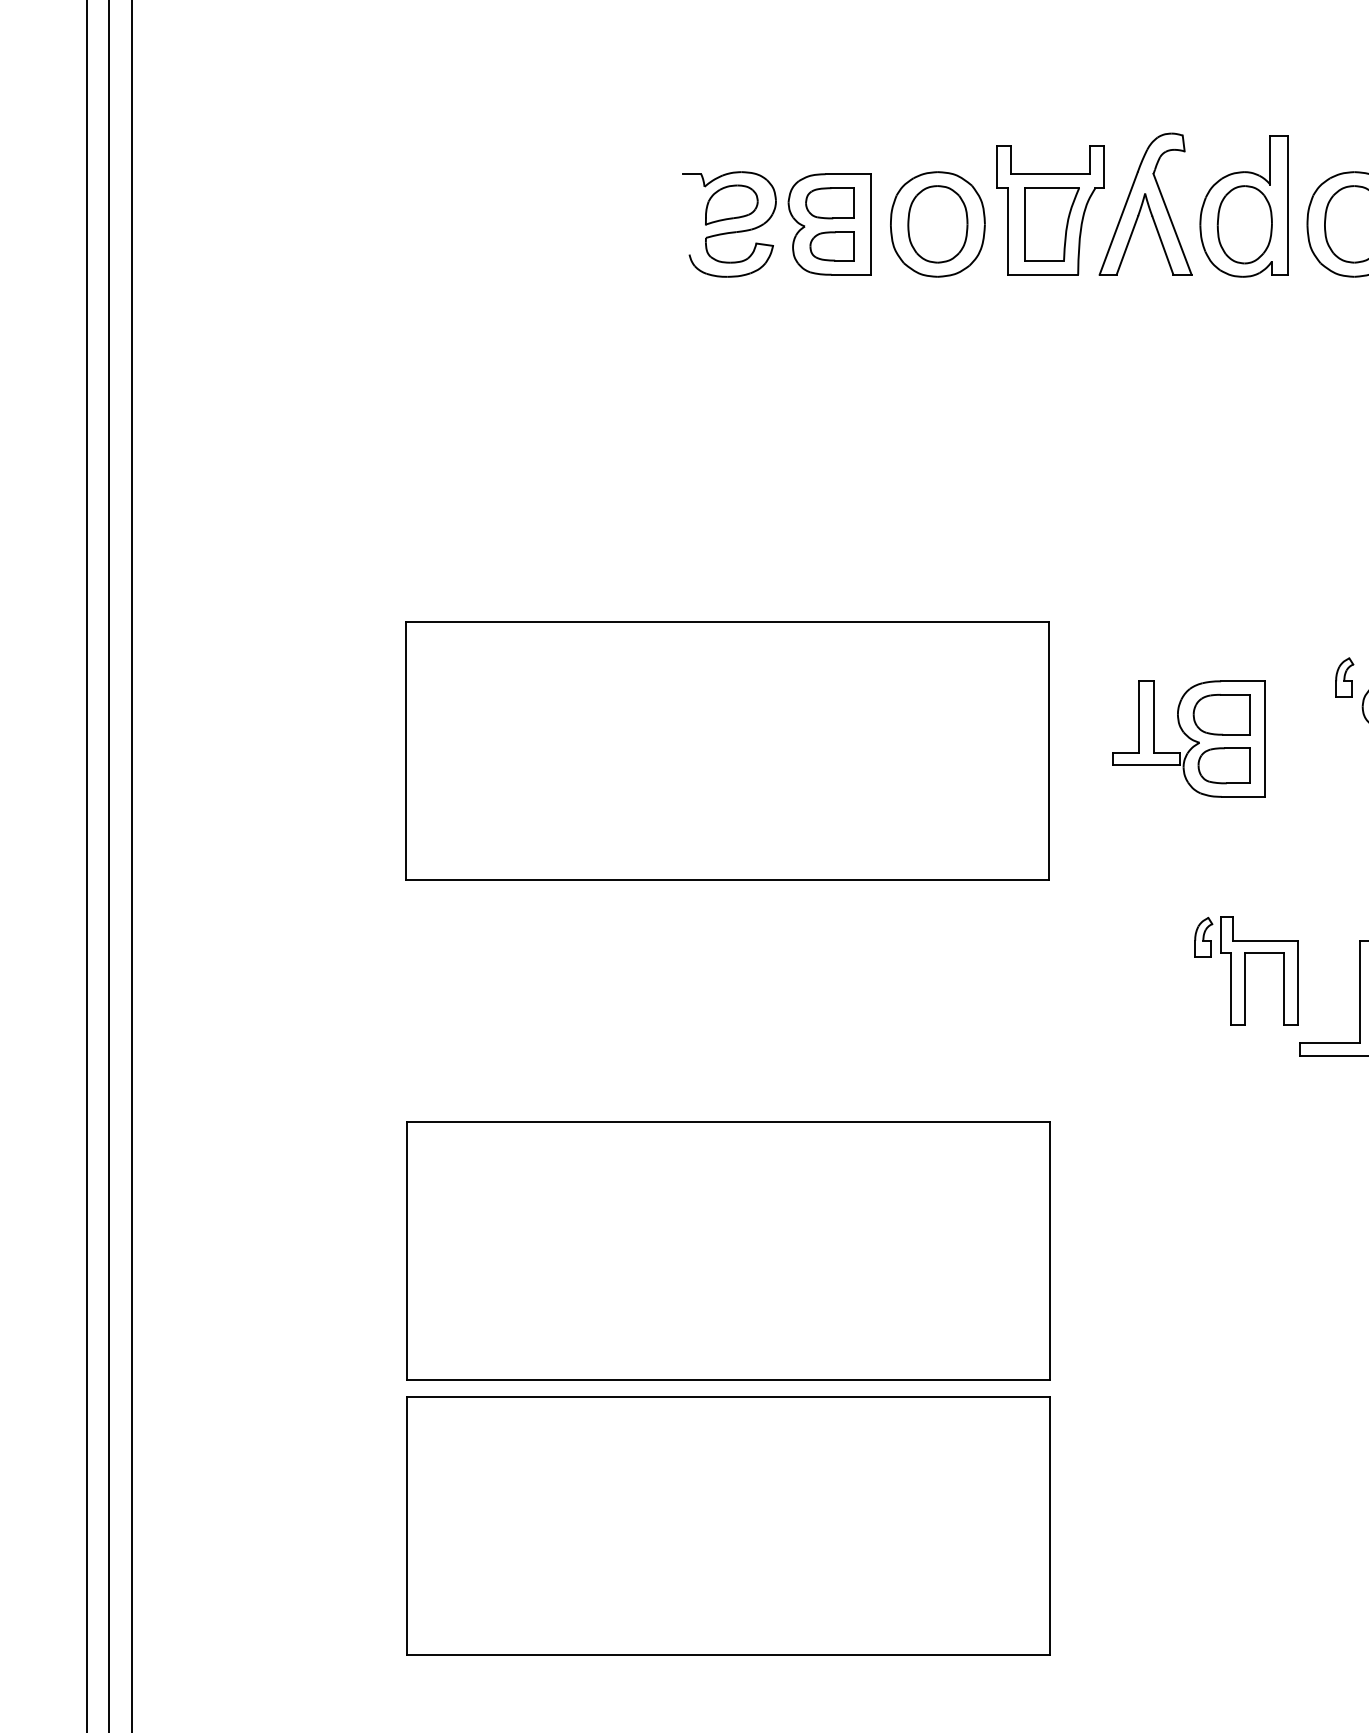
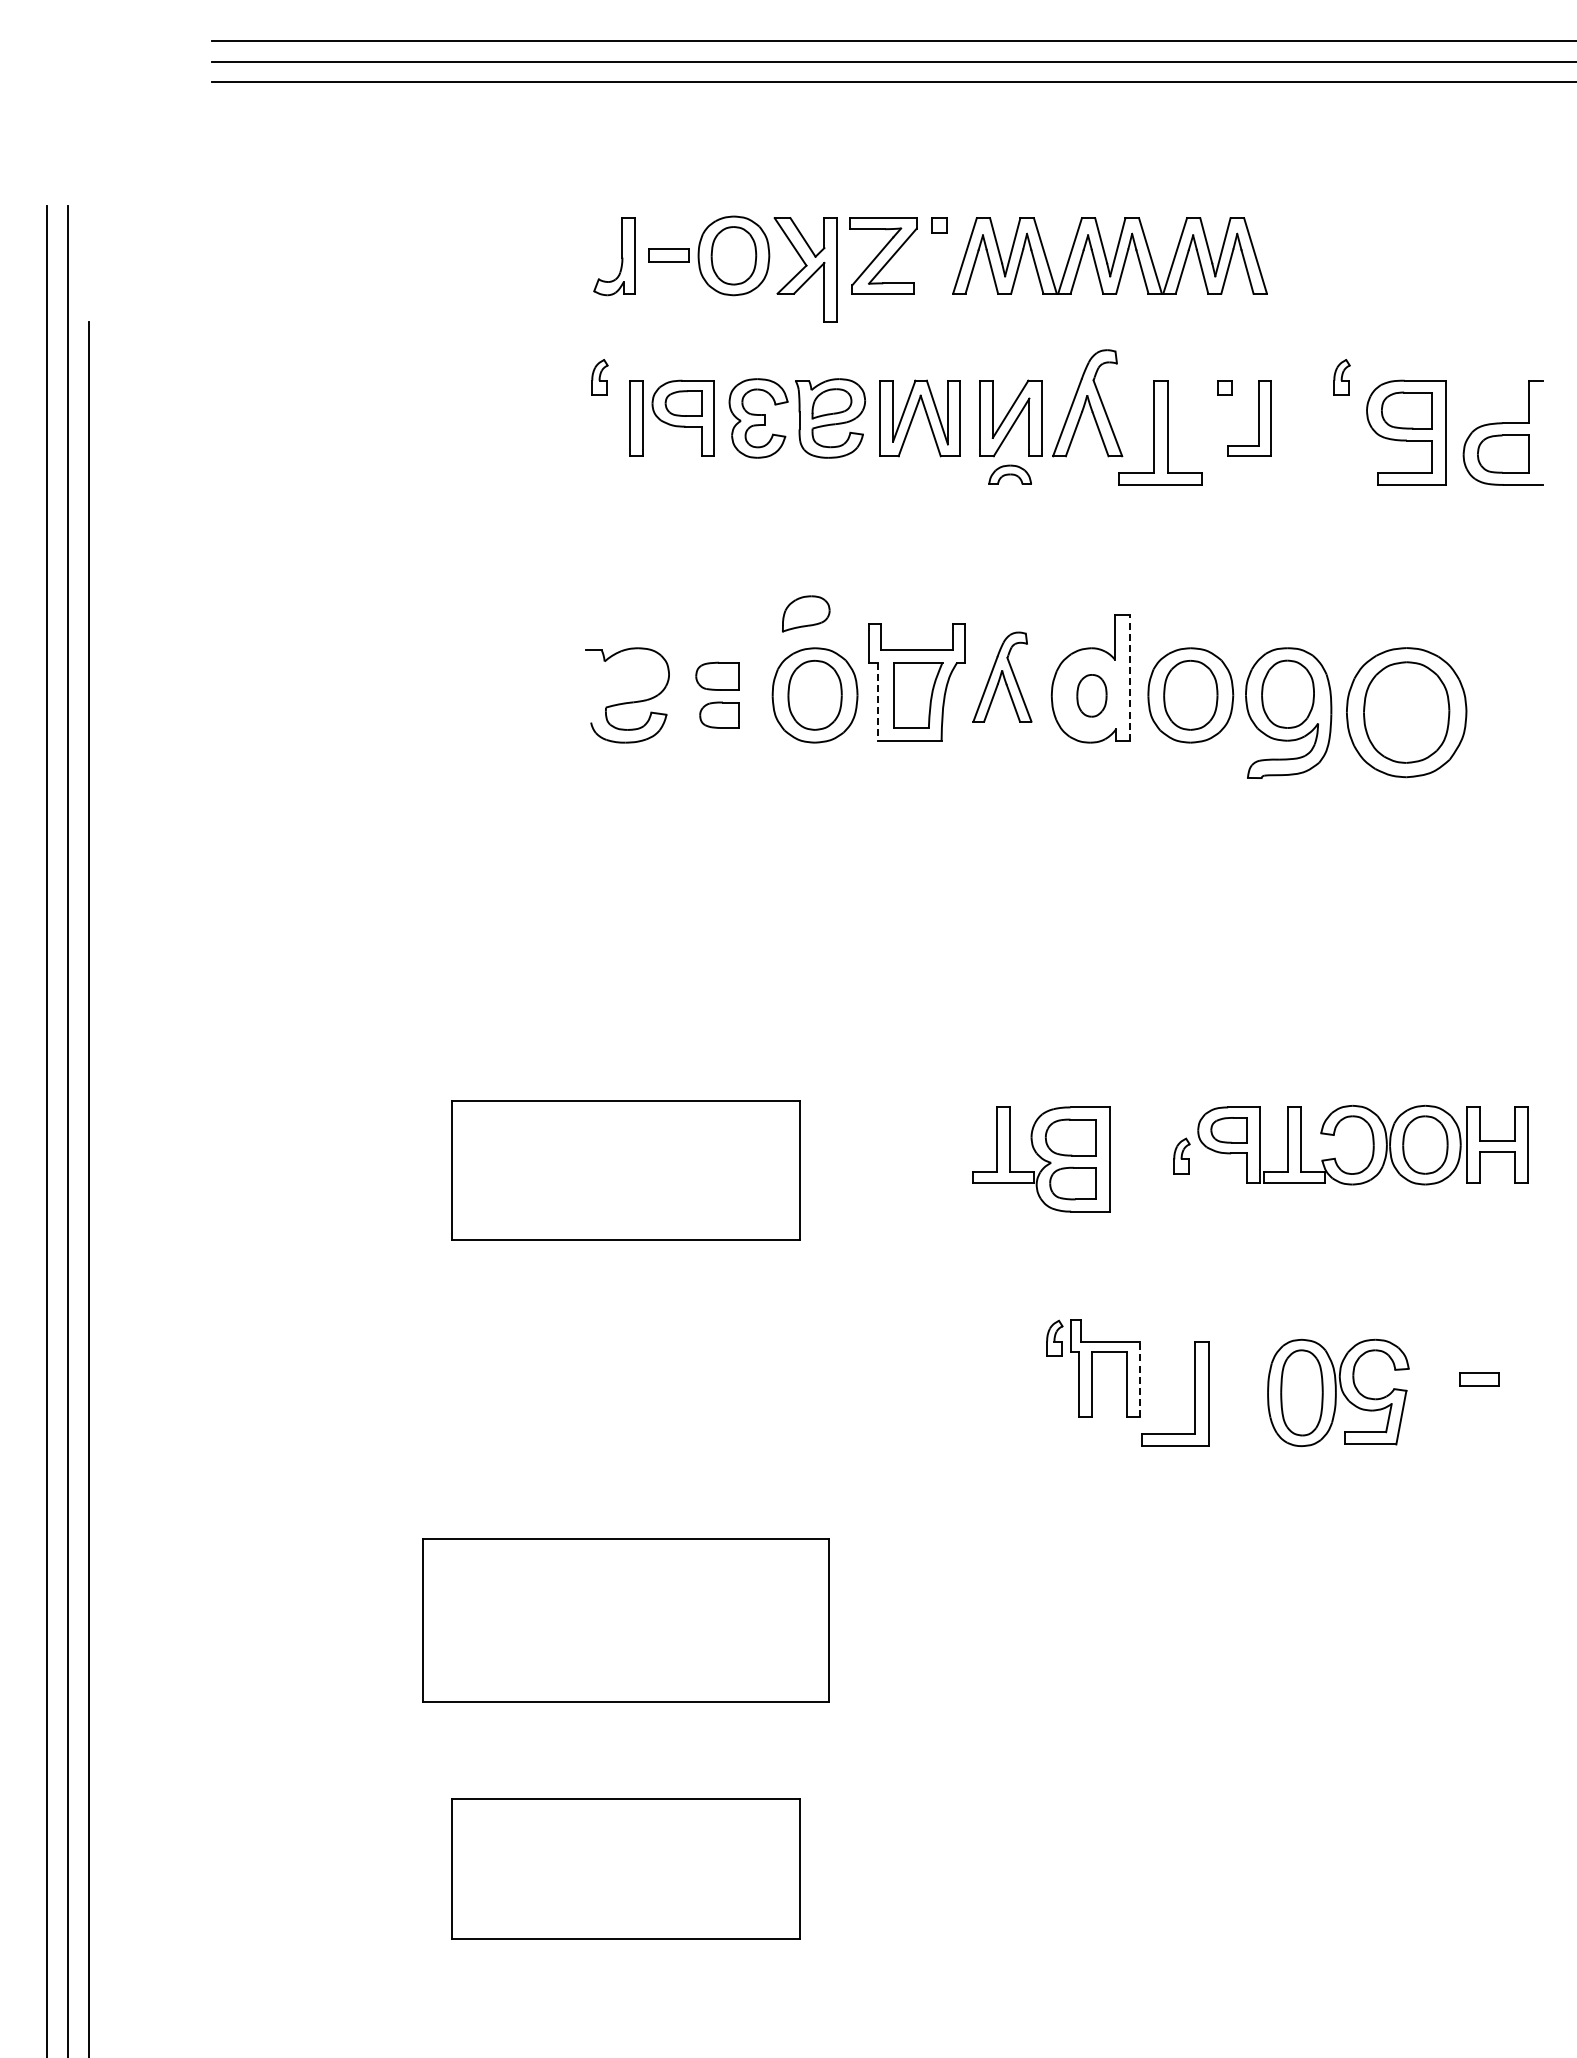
part: (1145, 203) -> (1002, 676), size x0.7
part: (732, 204) -> (806, 613), moved
line: (1287, 205) -> (1130, 678), solid -> dashed
part: (829, 224) -> (717, 695), removed
part: (1244, 224) -> (1091, 695), size x0.6
line: (1008, 232) -> (878, 702), solid -> dashed
part: (1344, 676) -> (1181, 1155), moved
part: (727, 751) -> (625, 1170), size x0.6
line: (1298, 983) -> (1140, 1379), solid -> dashed
part: (727, 1250) -> (625, 1620), size x0.7
part: (727, 1525) -> (625, 1868), size x0.6

